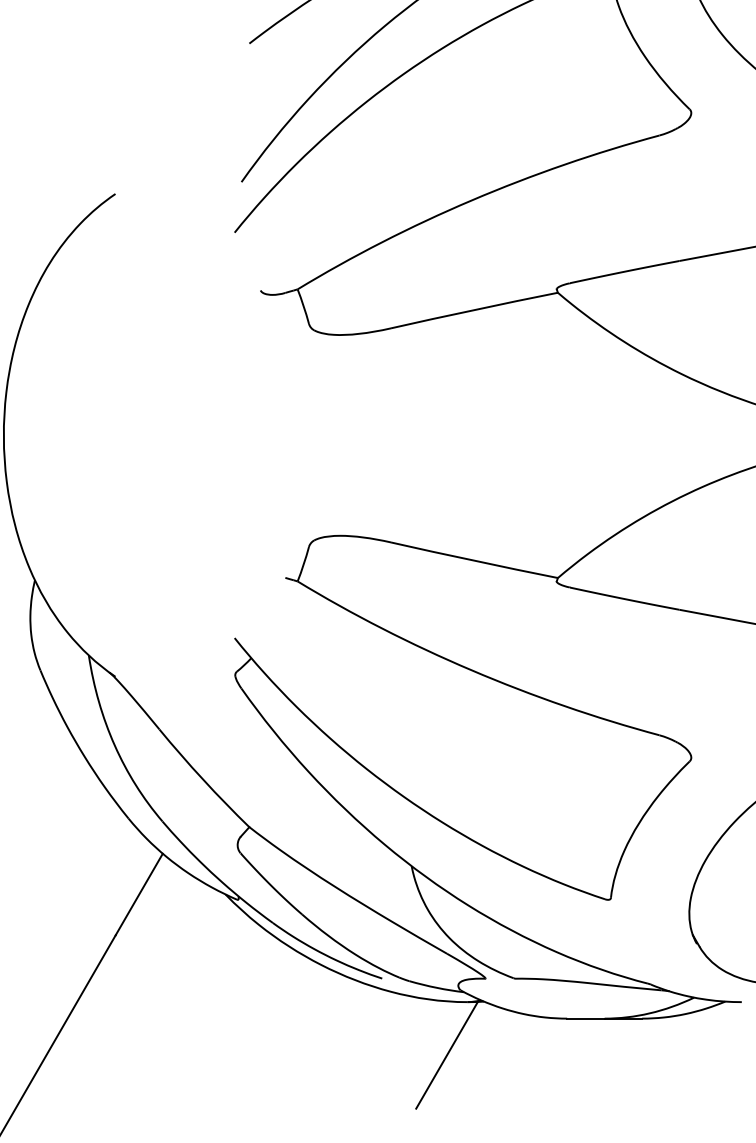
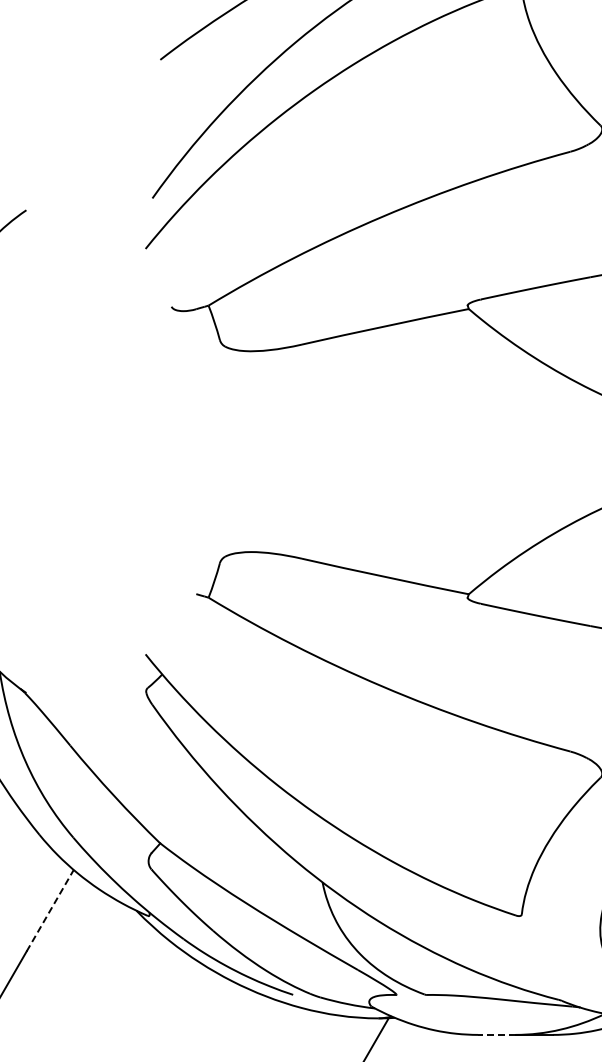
line: (139, 894) -> (50, 910), solid -> dashed
line: (585, 1018) -> (496, 1034), solid -> dashed

